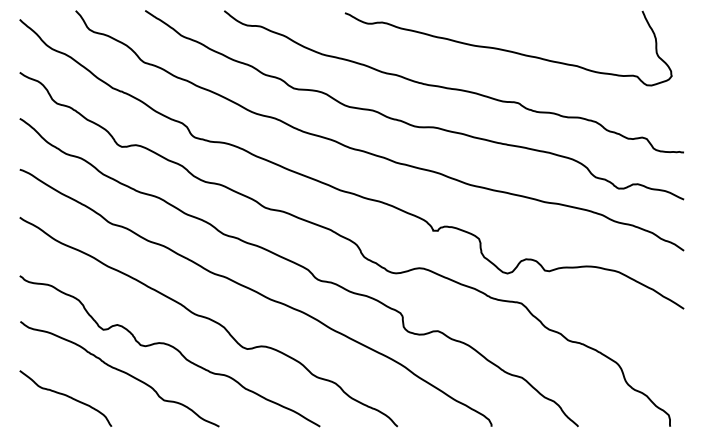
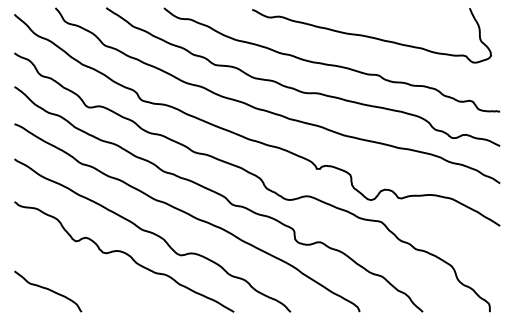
curve: (121, 372) -> (88, 272), removed

